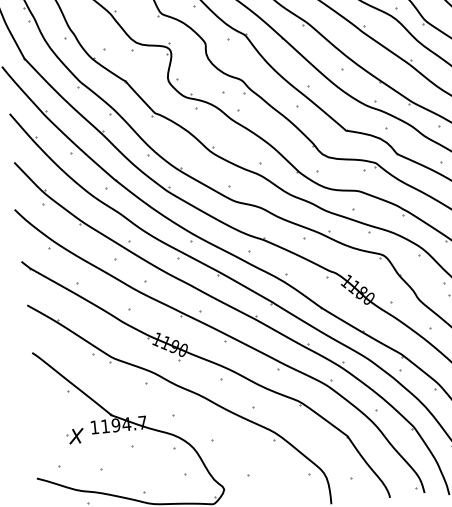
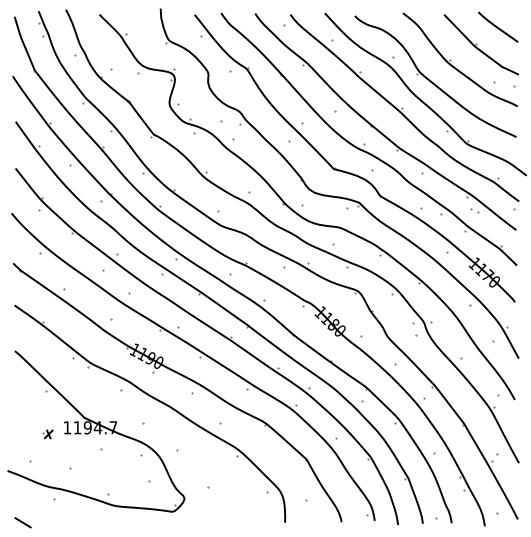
part: (74, 436) -> (47, 434), size x0.6

